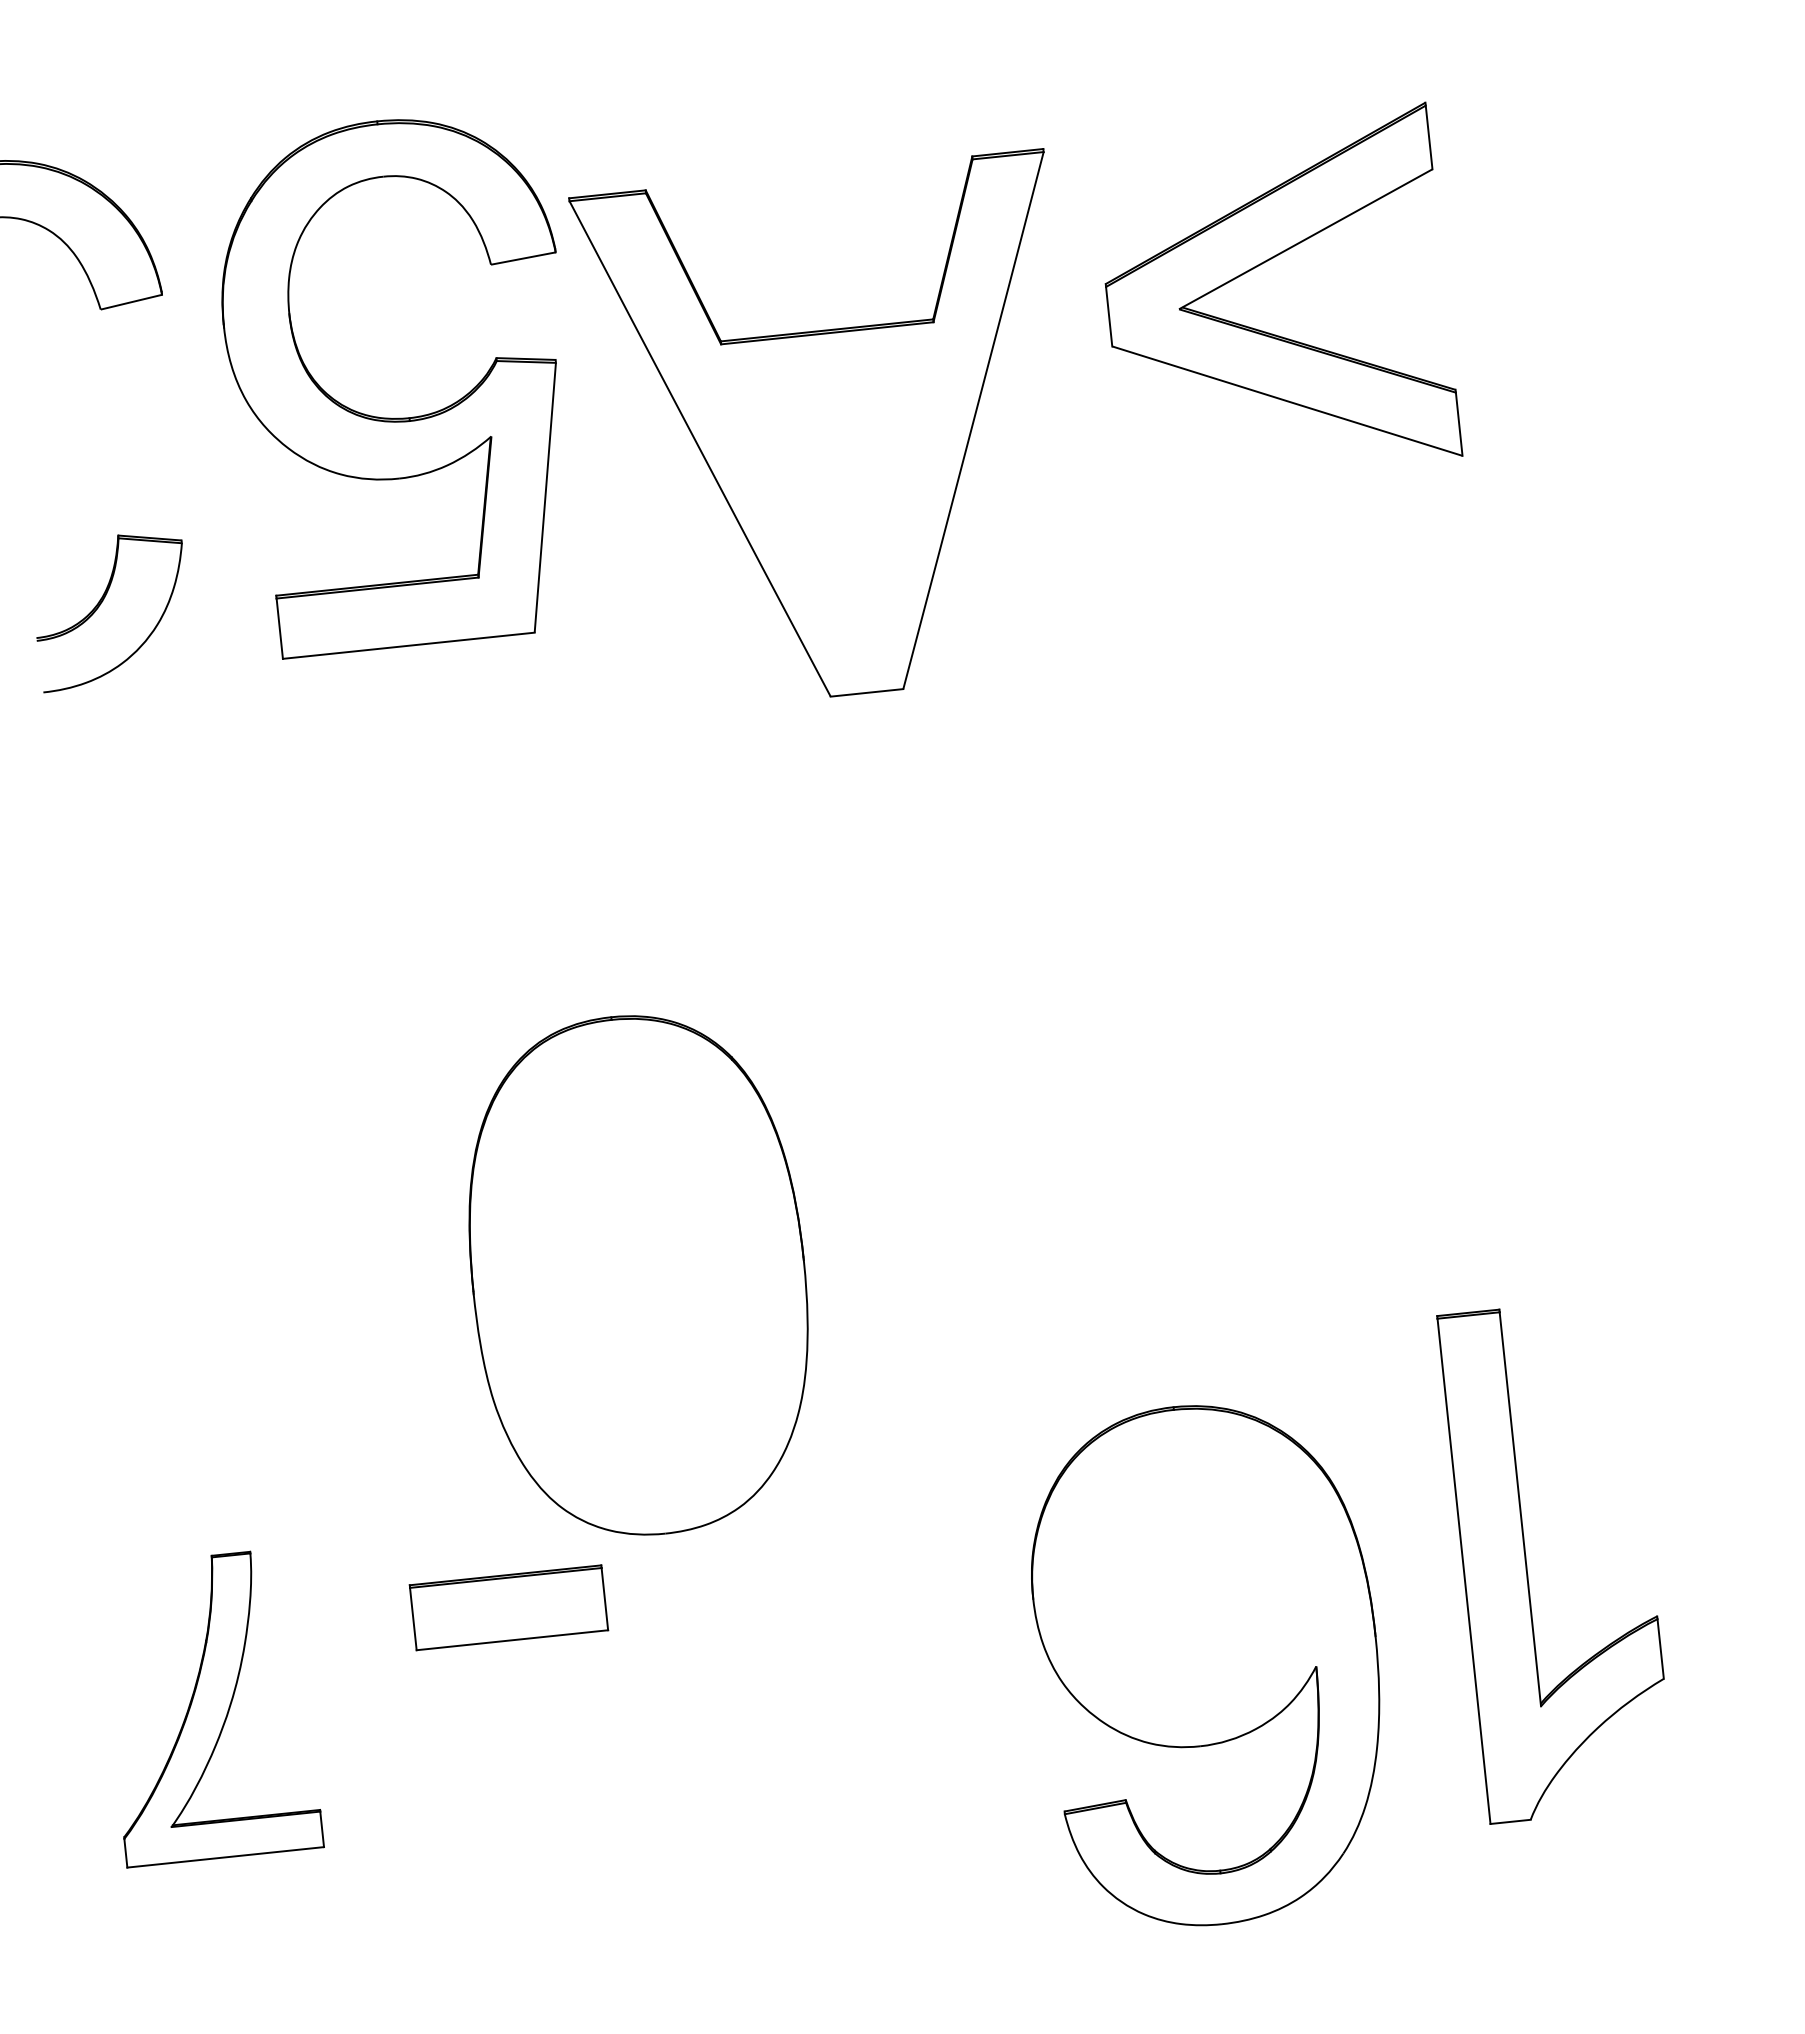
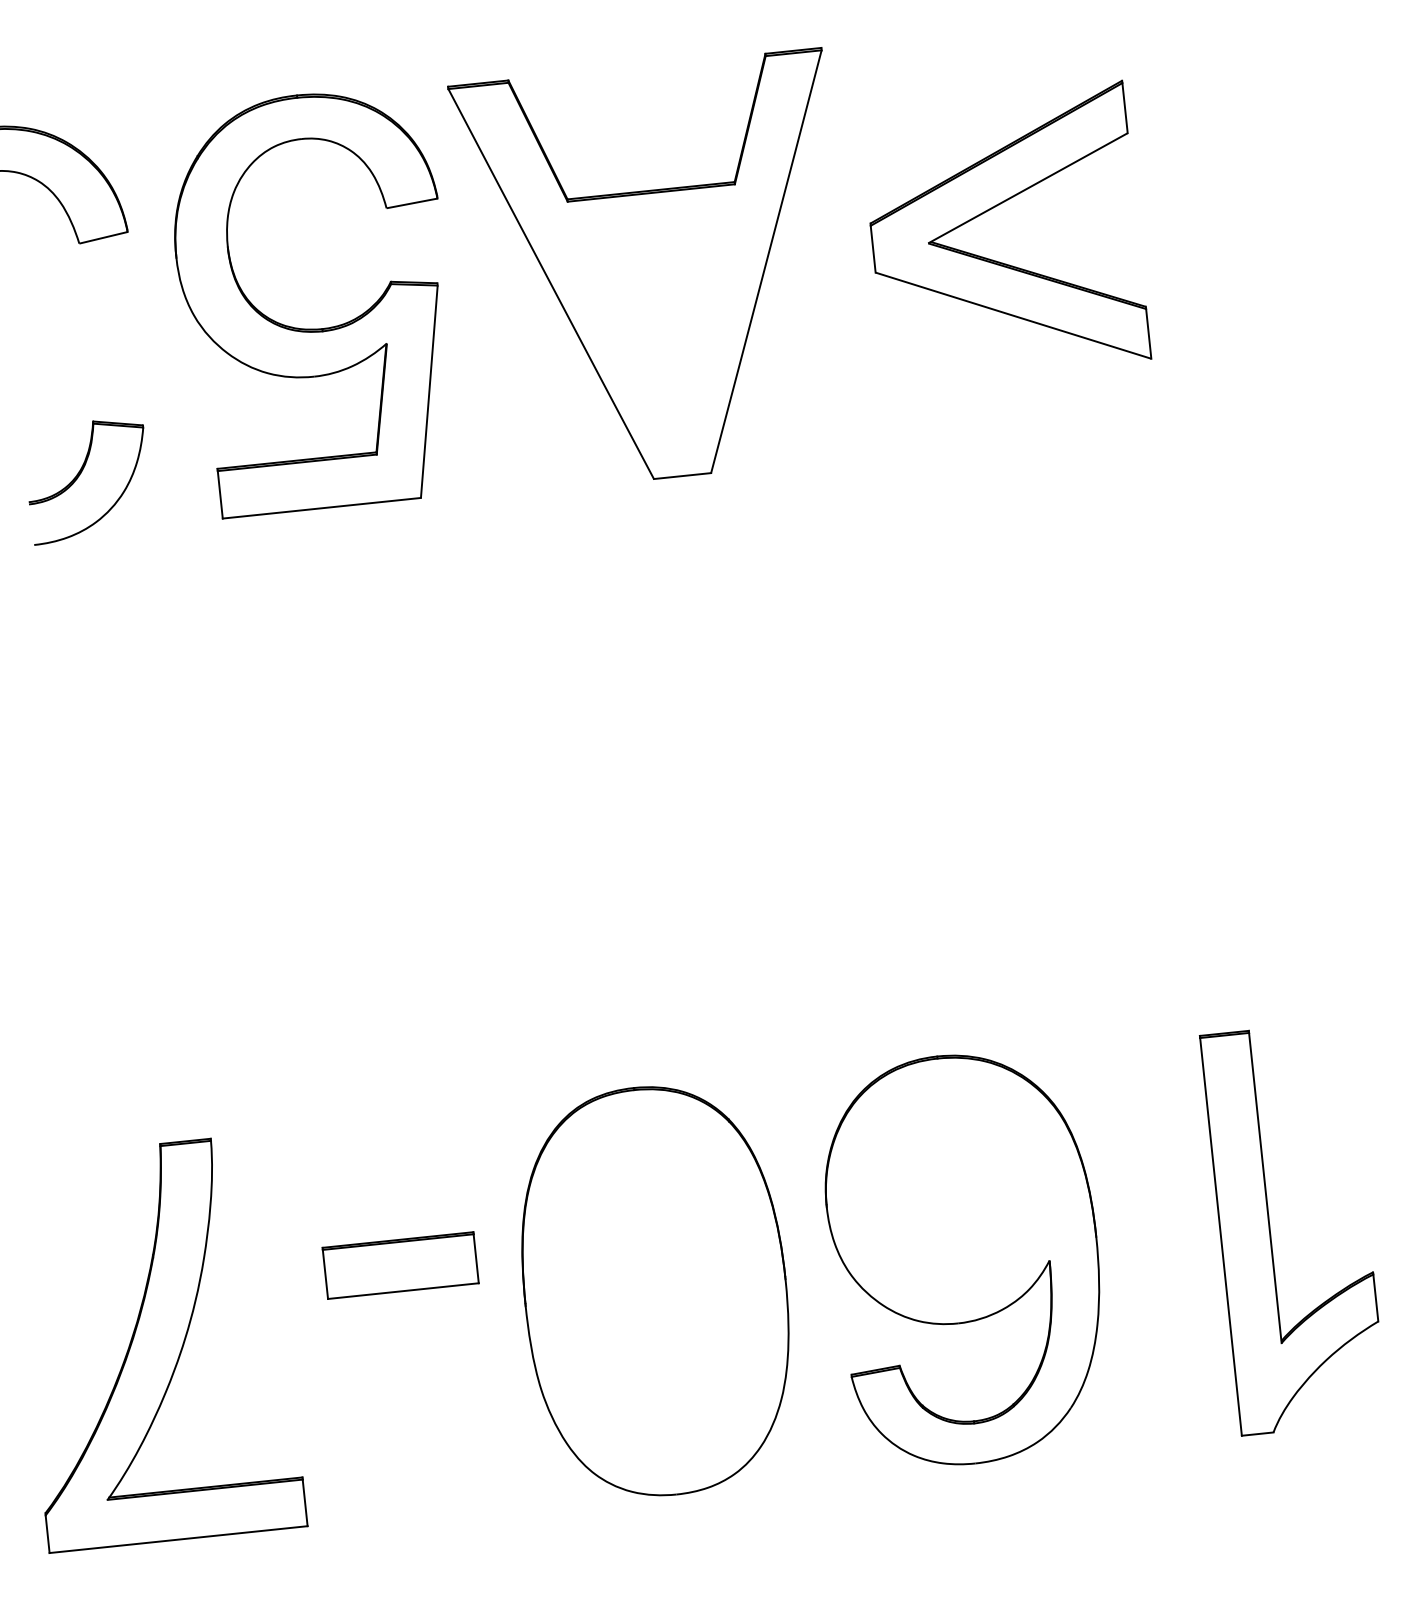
part: (806, 422) -> (634, 263), moved
part: (638, 1275) -> (655, 1291), moved
part: (1527, 1566) -> (1270, 1233), moved
part: (1205, 1665) -> (962, 1259), moved
part: (223, 1709) -> (175, 1345), size x1.67

